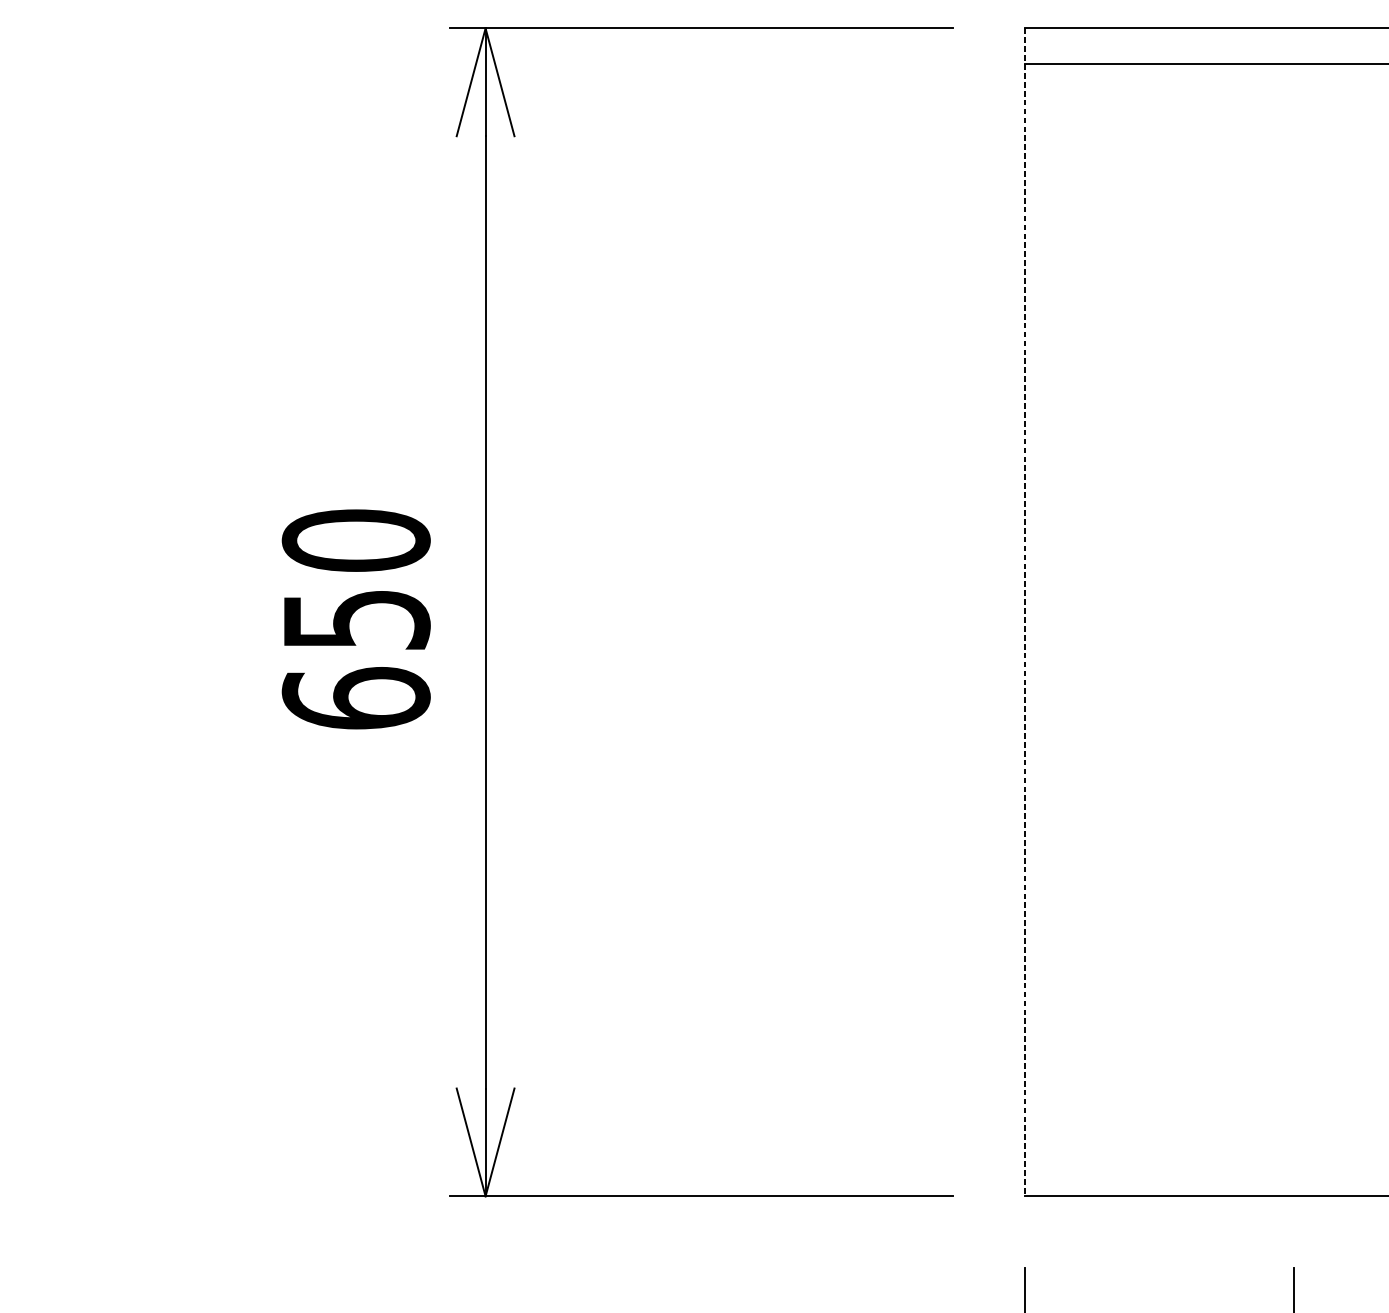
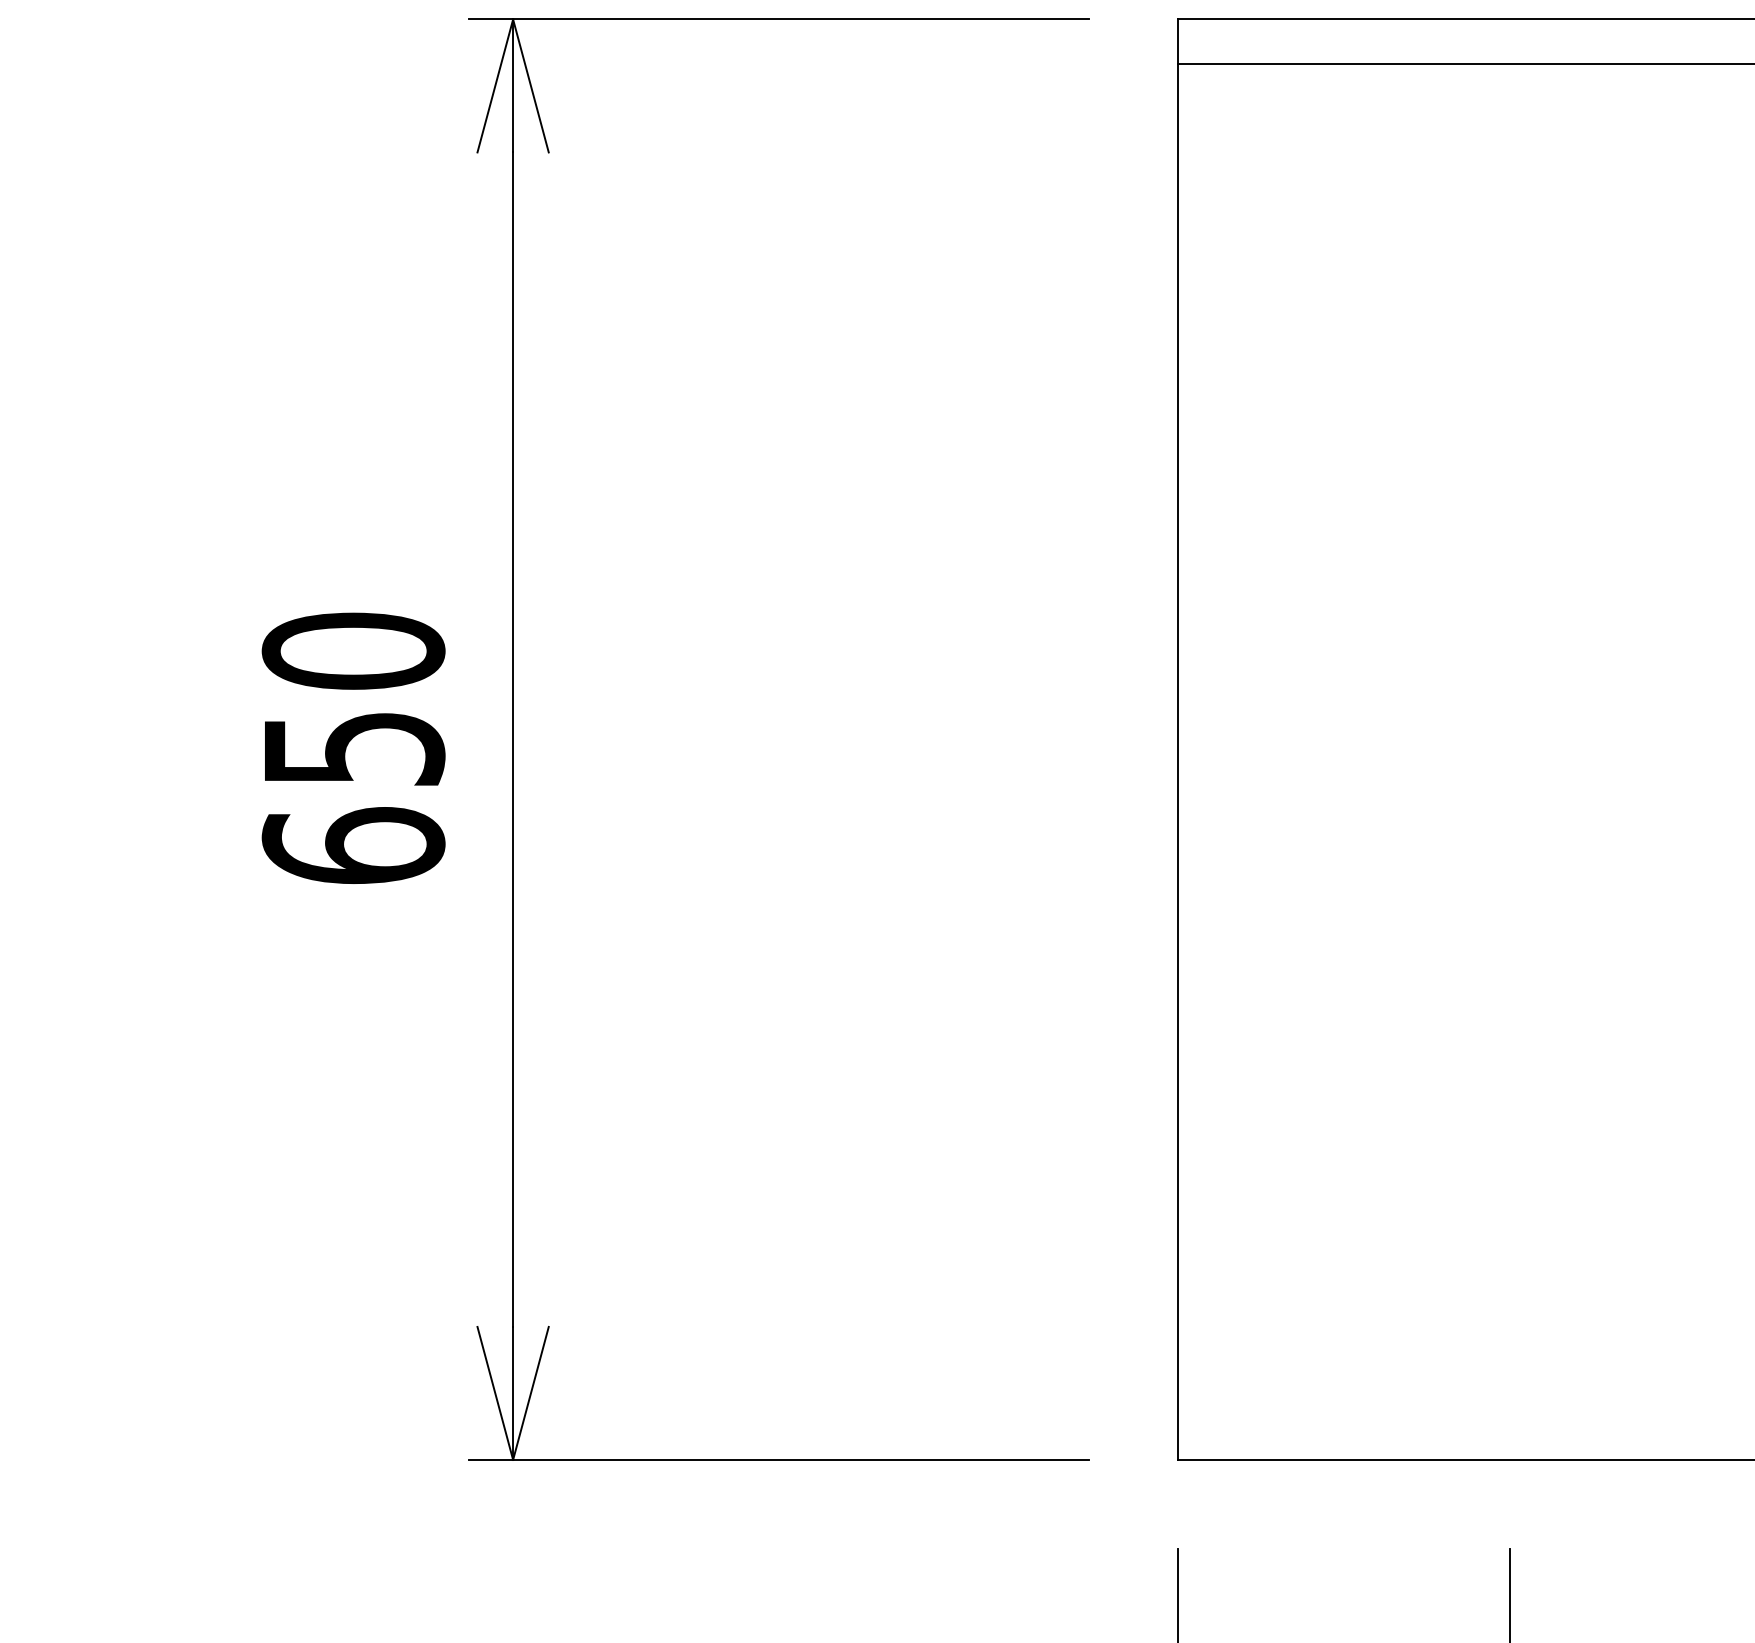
line: (1024, 613) -> (1177, 740), dashed -> solid

